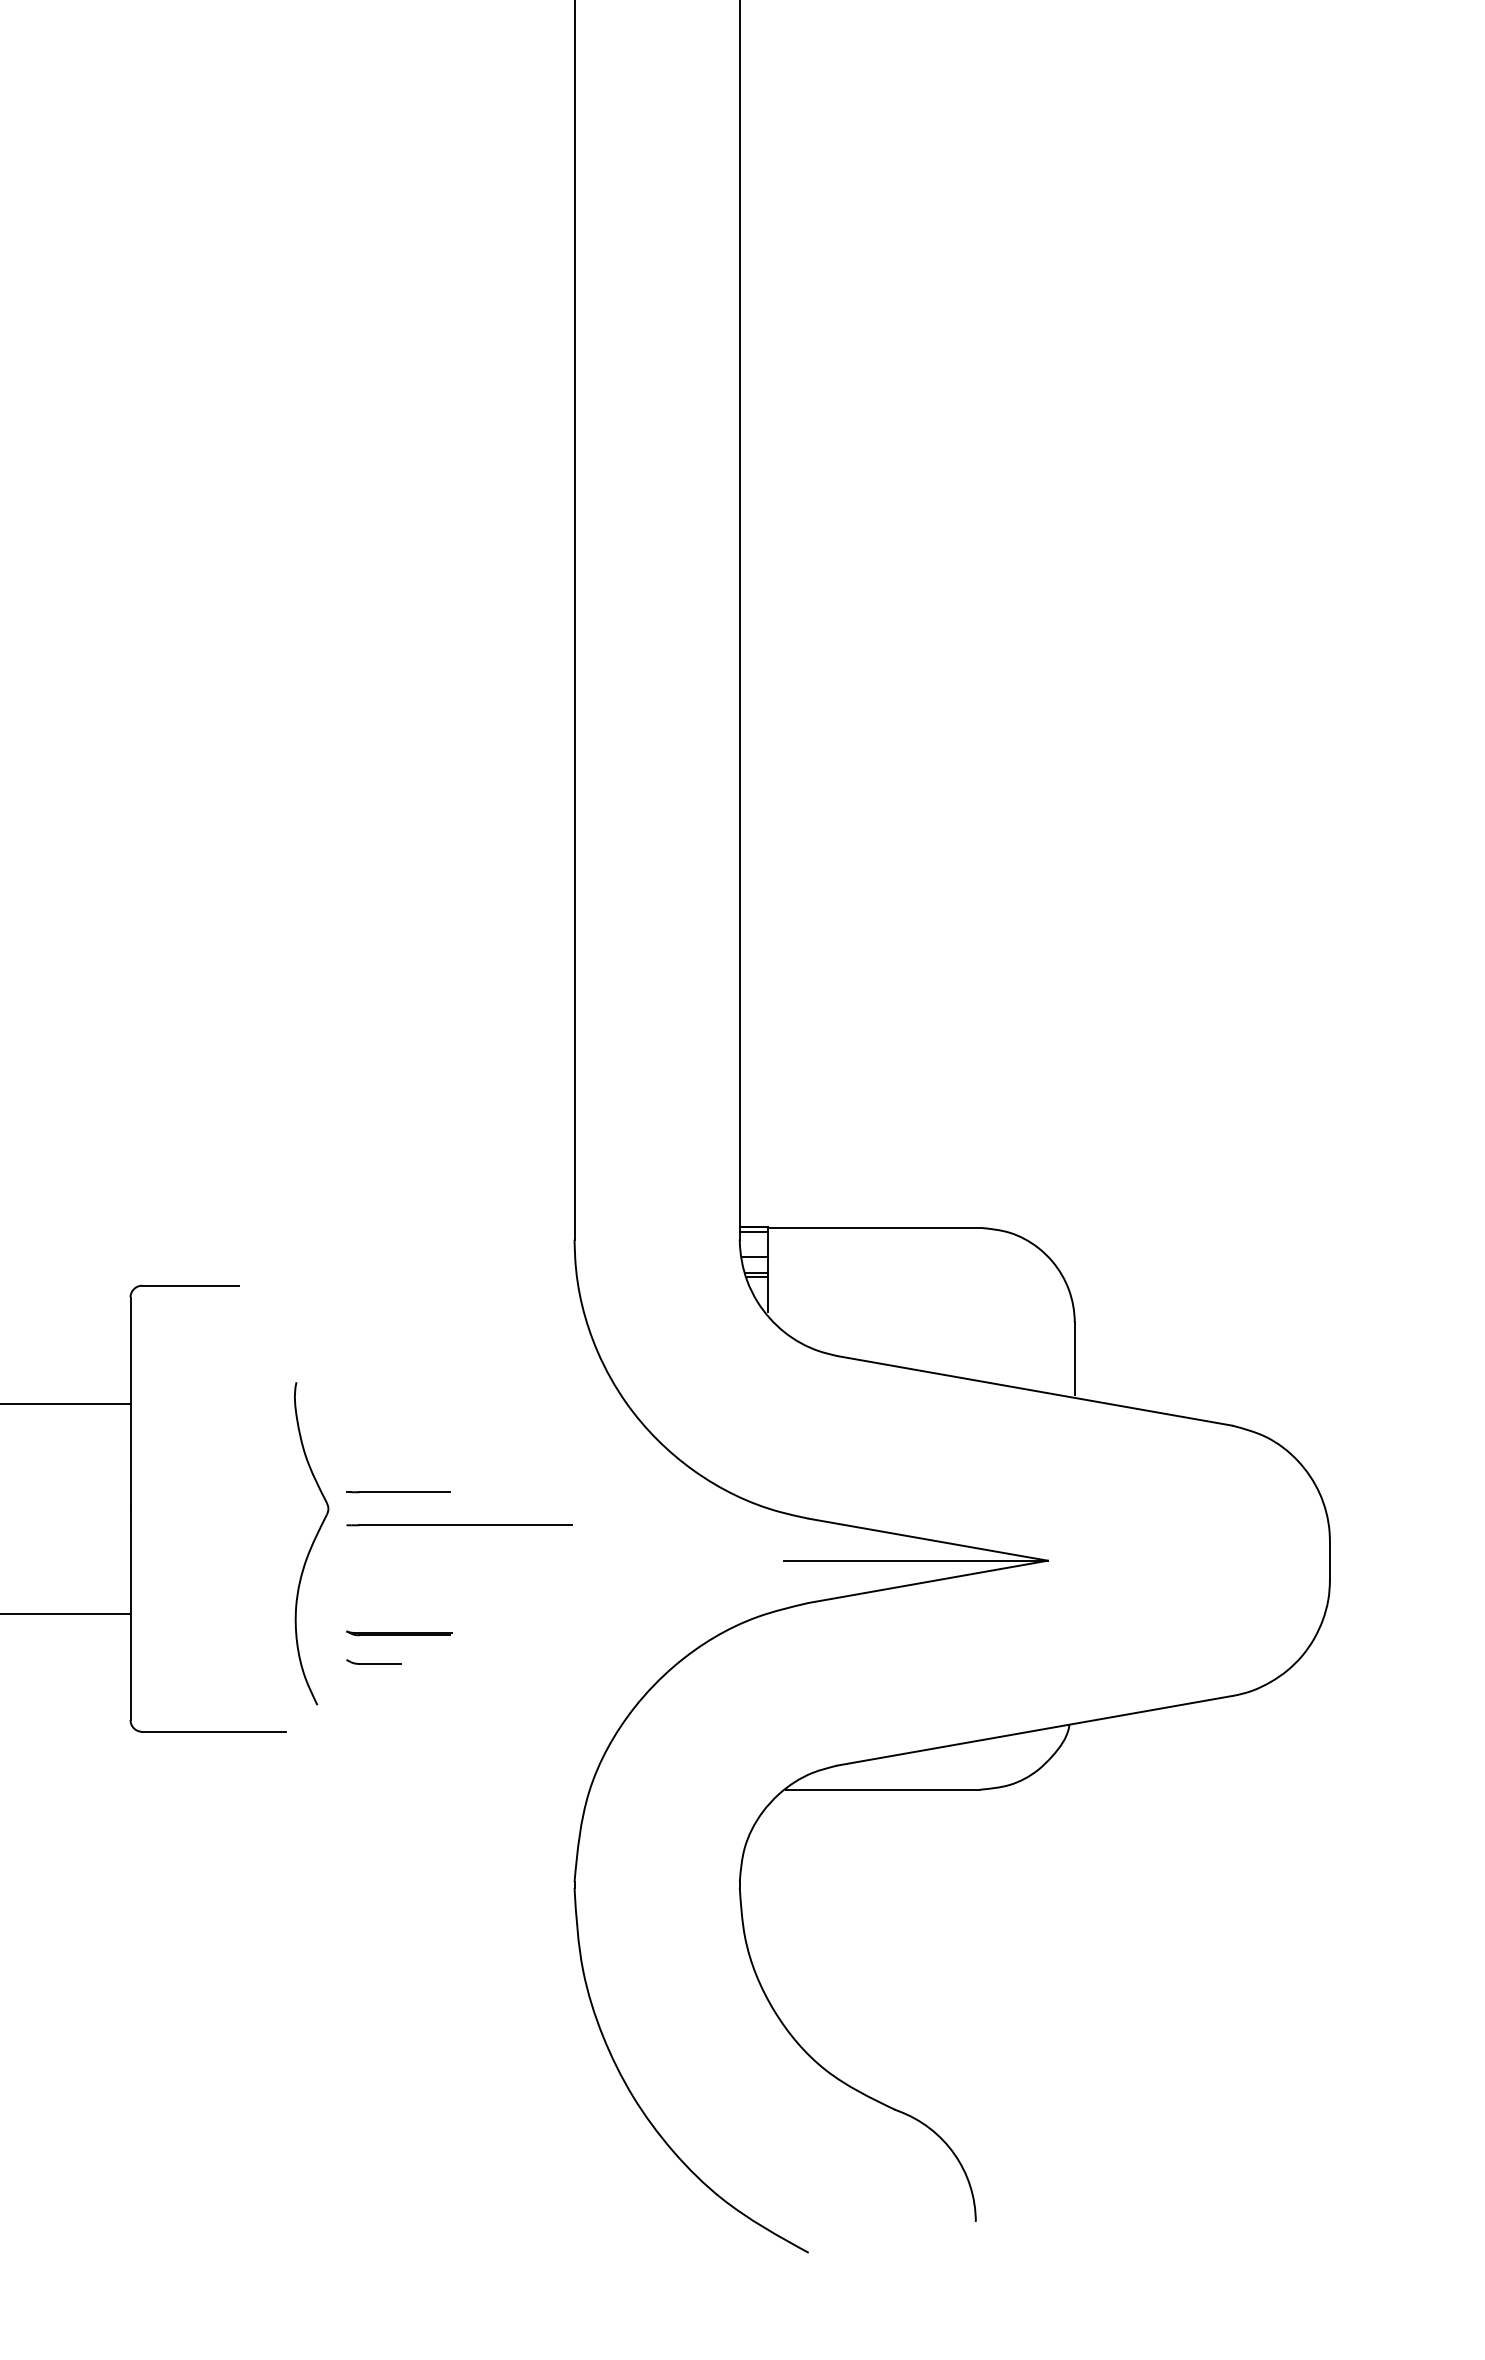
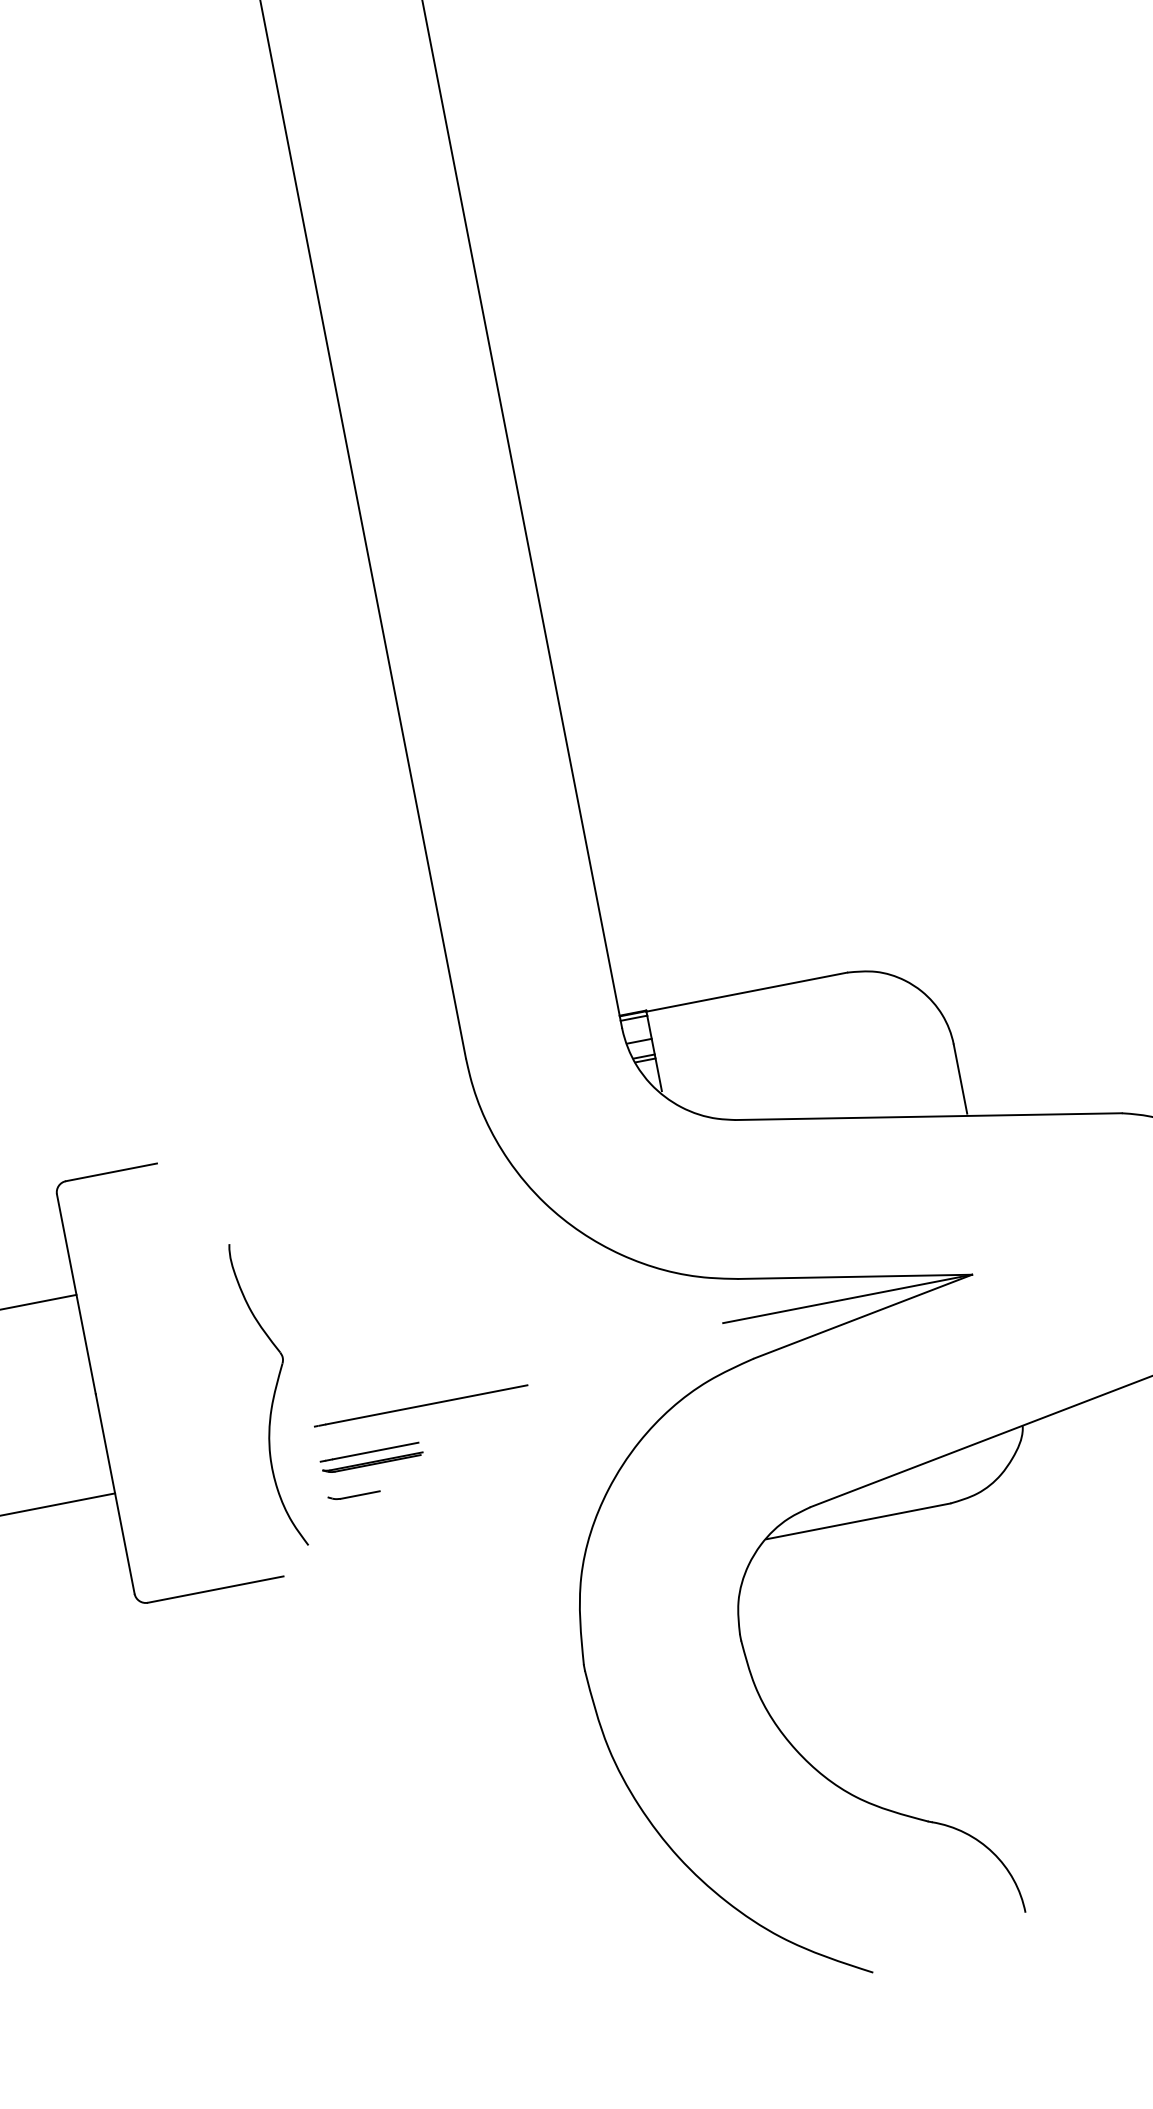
line: (398, 1492) -> (369, 1452), moved
line: (459, 1525) -> (420, 1406), moved

